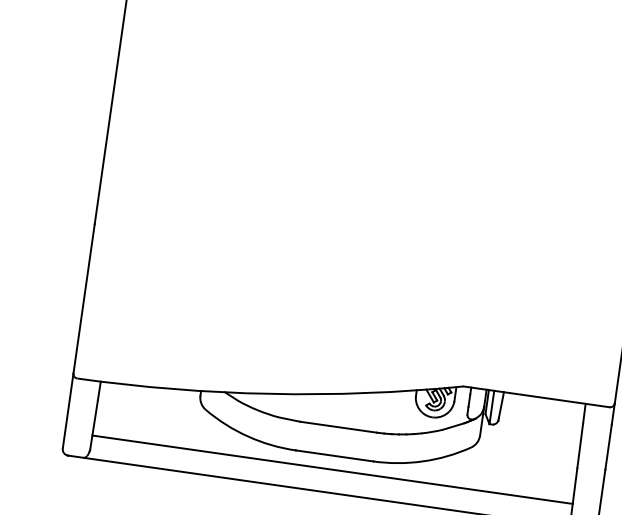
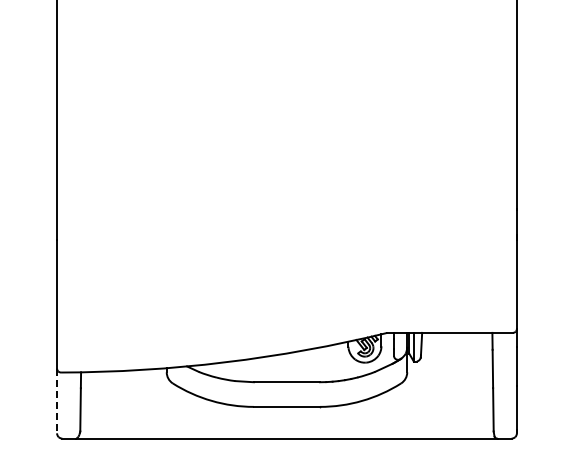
line: (68, 411) -> (57, 401), solid -> dashed
line: (332, 469) -> (286, 418), removed

